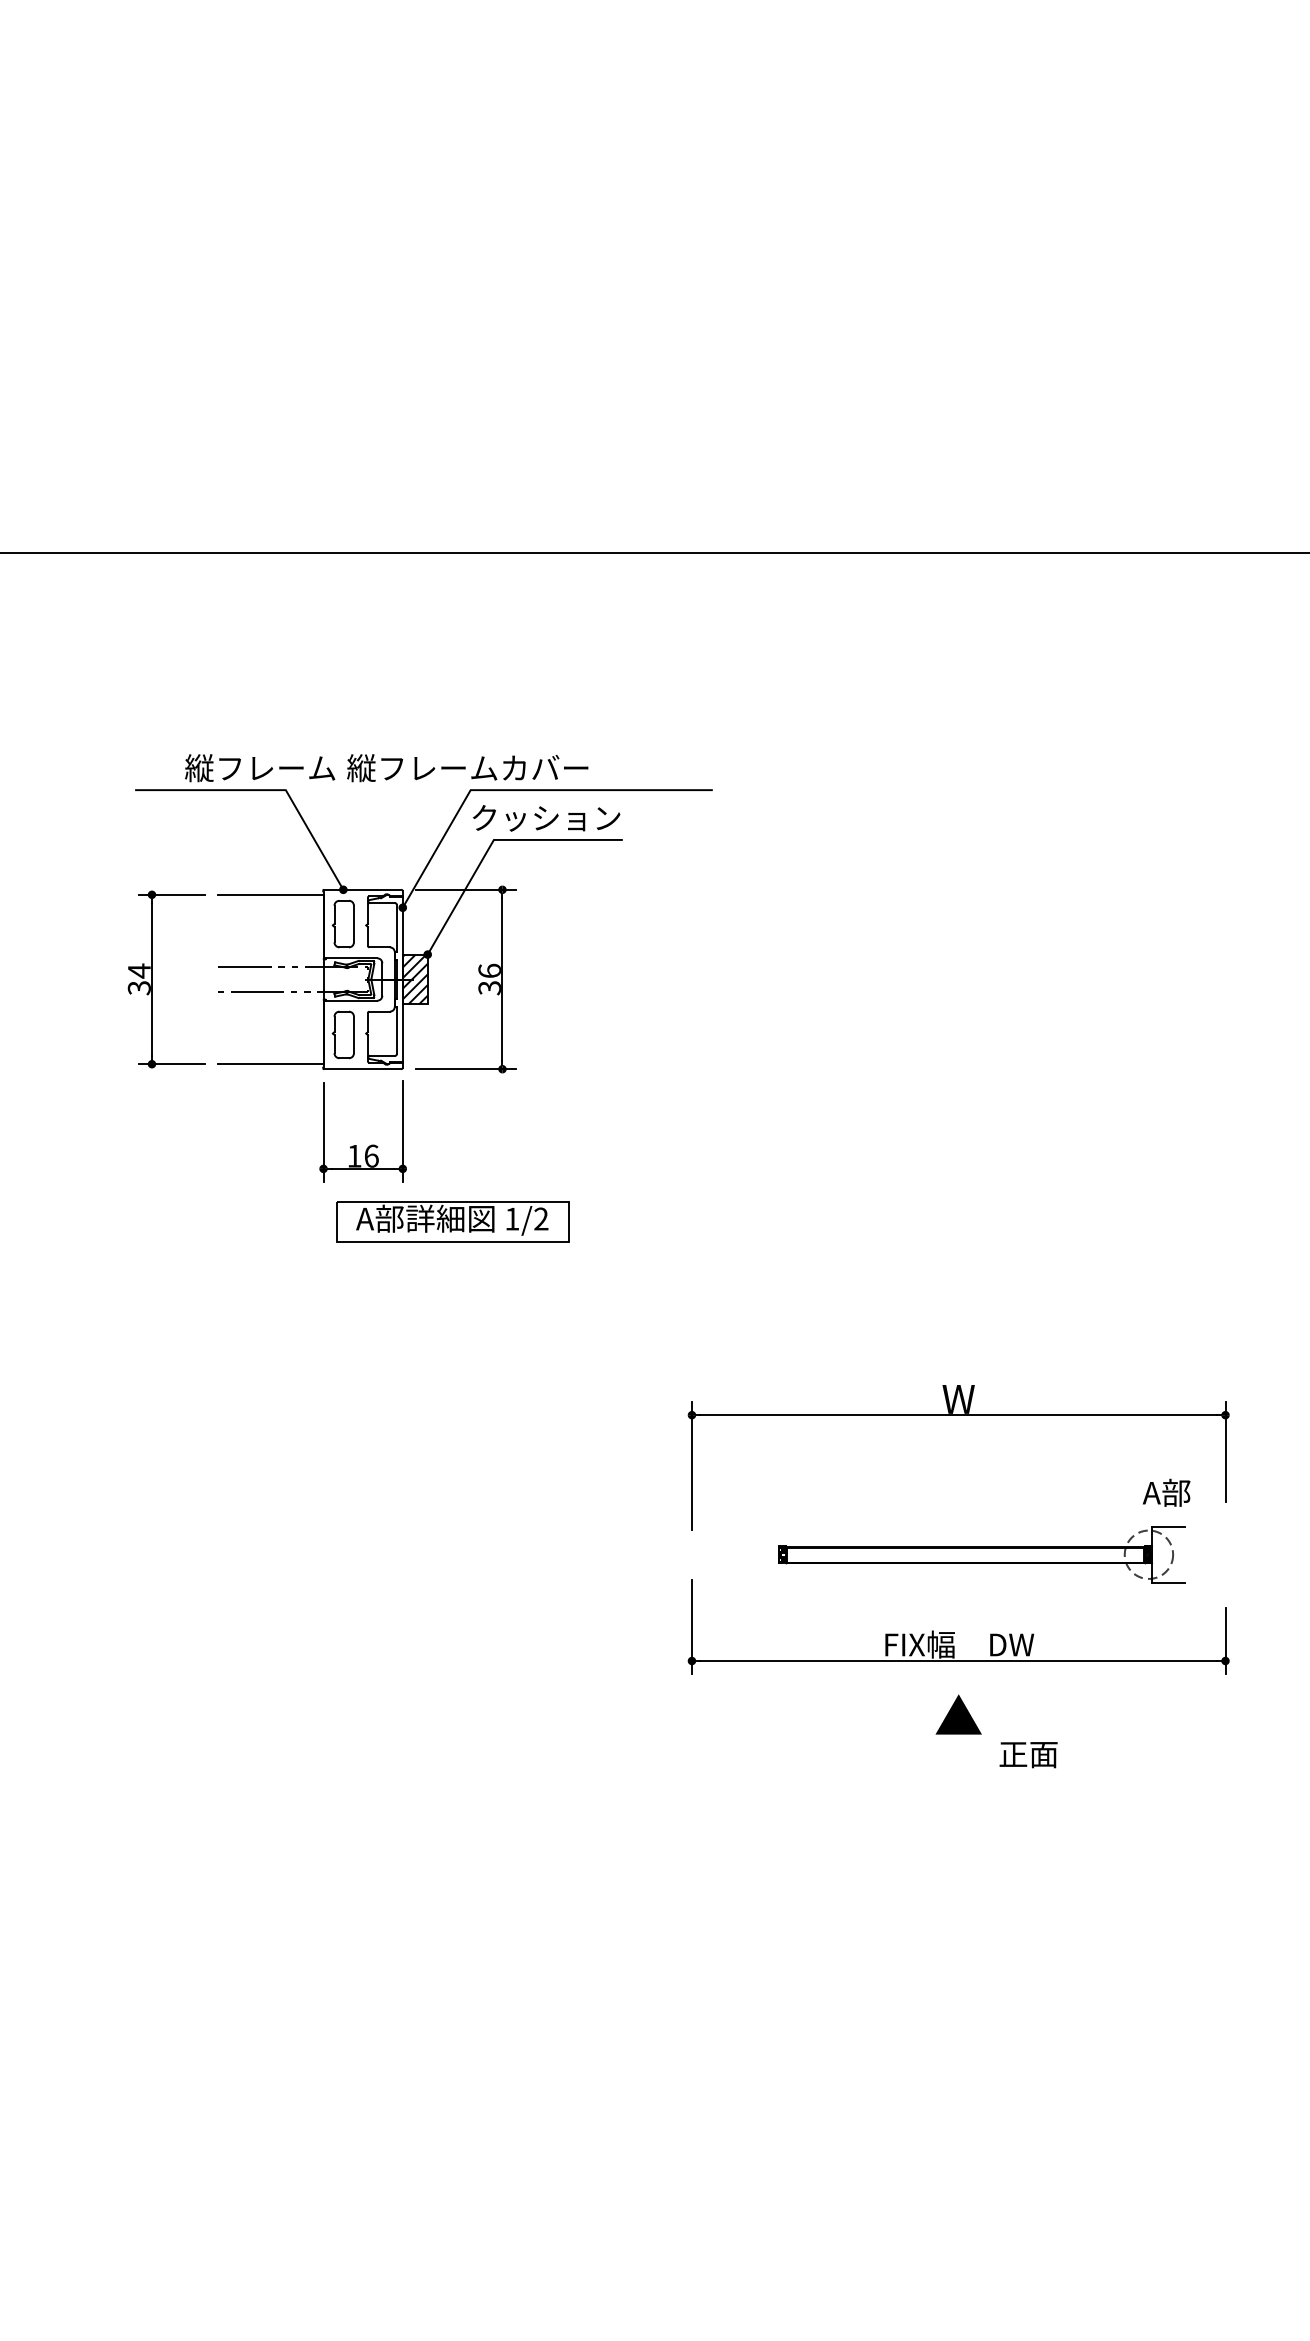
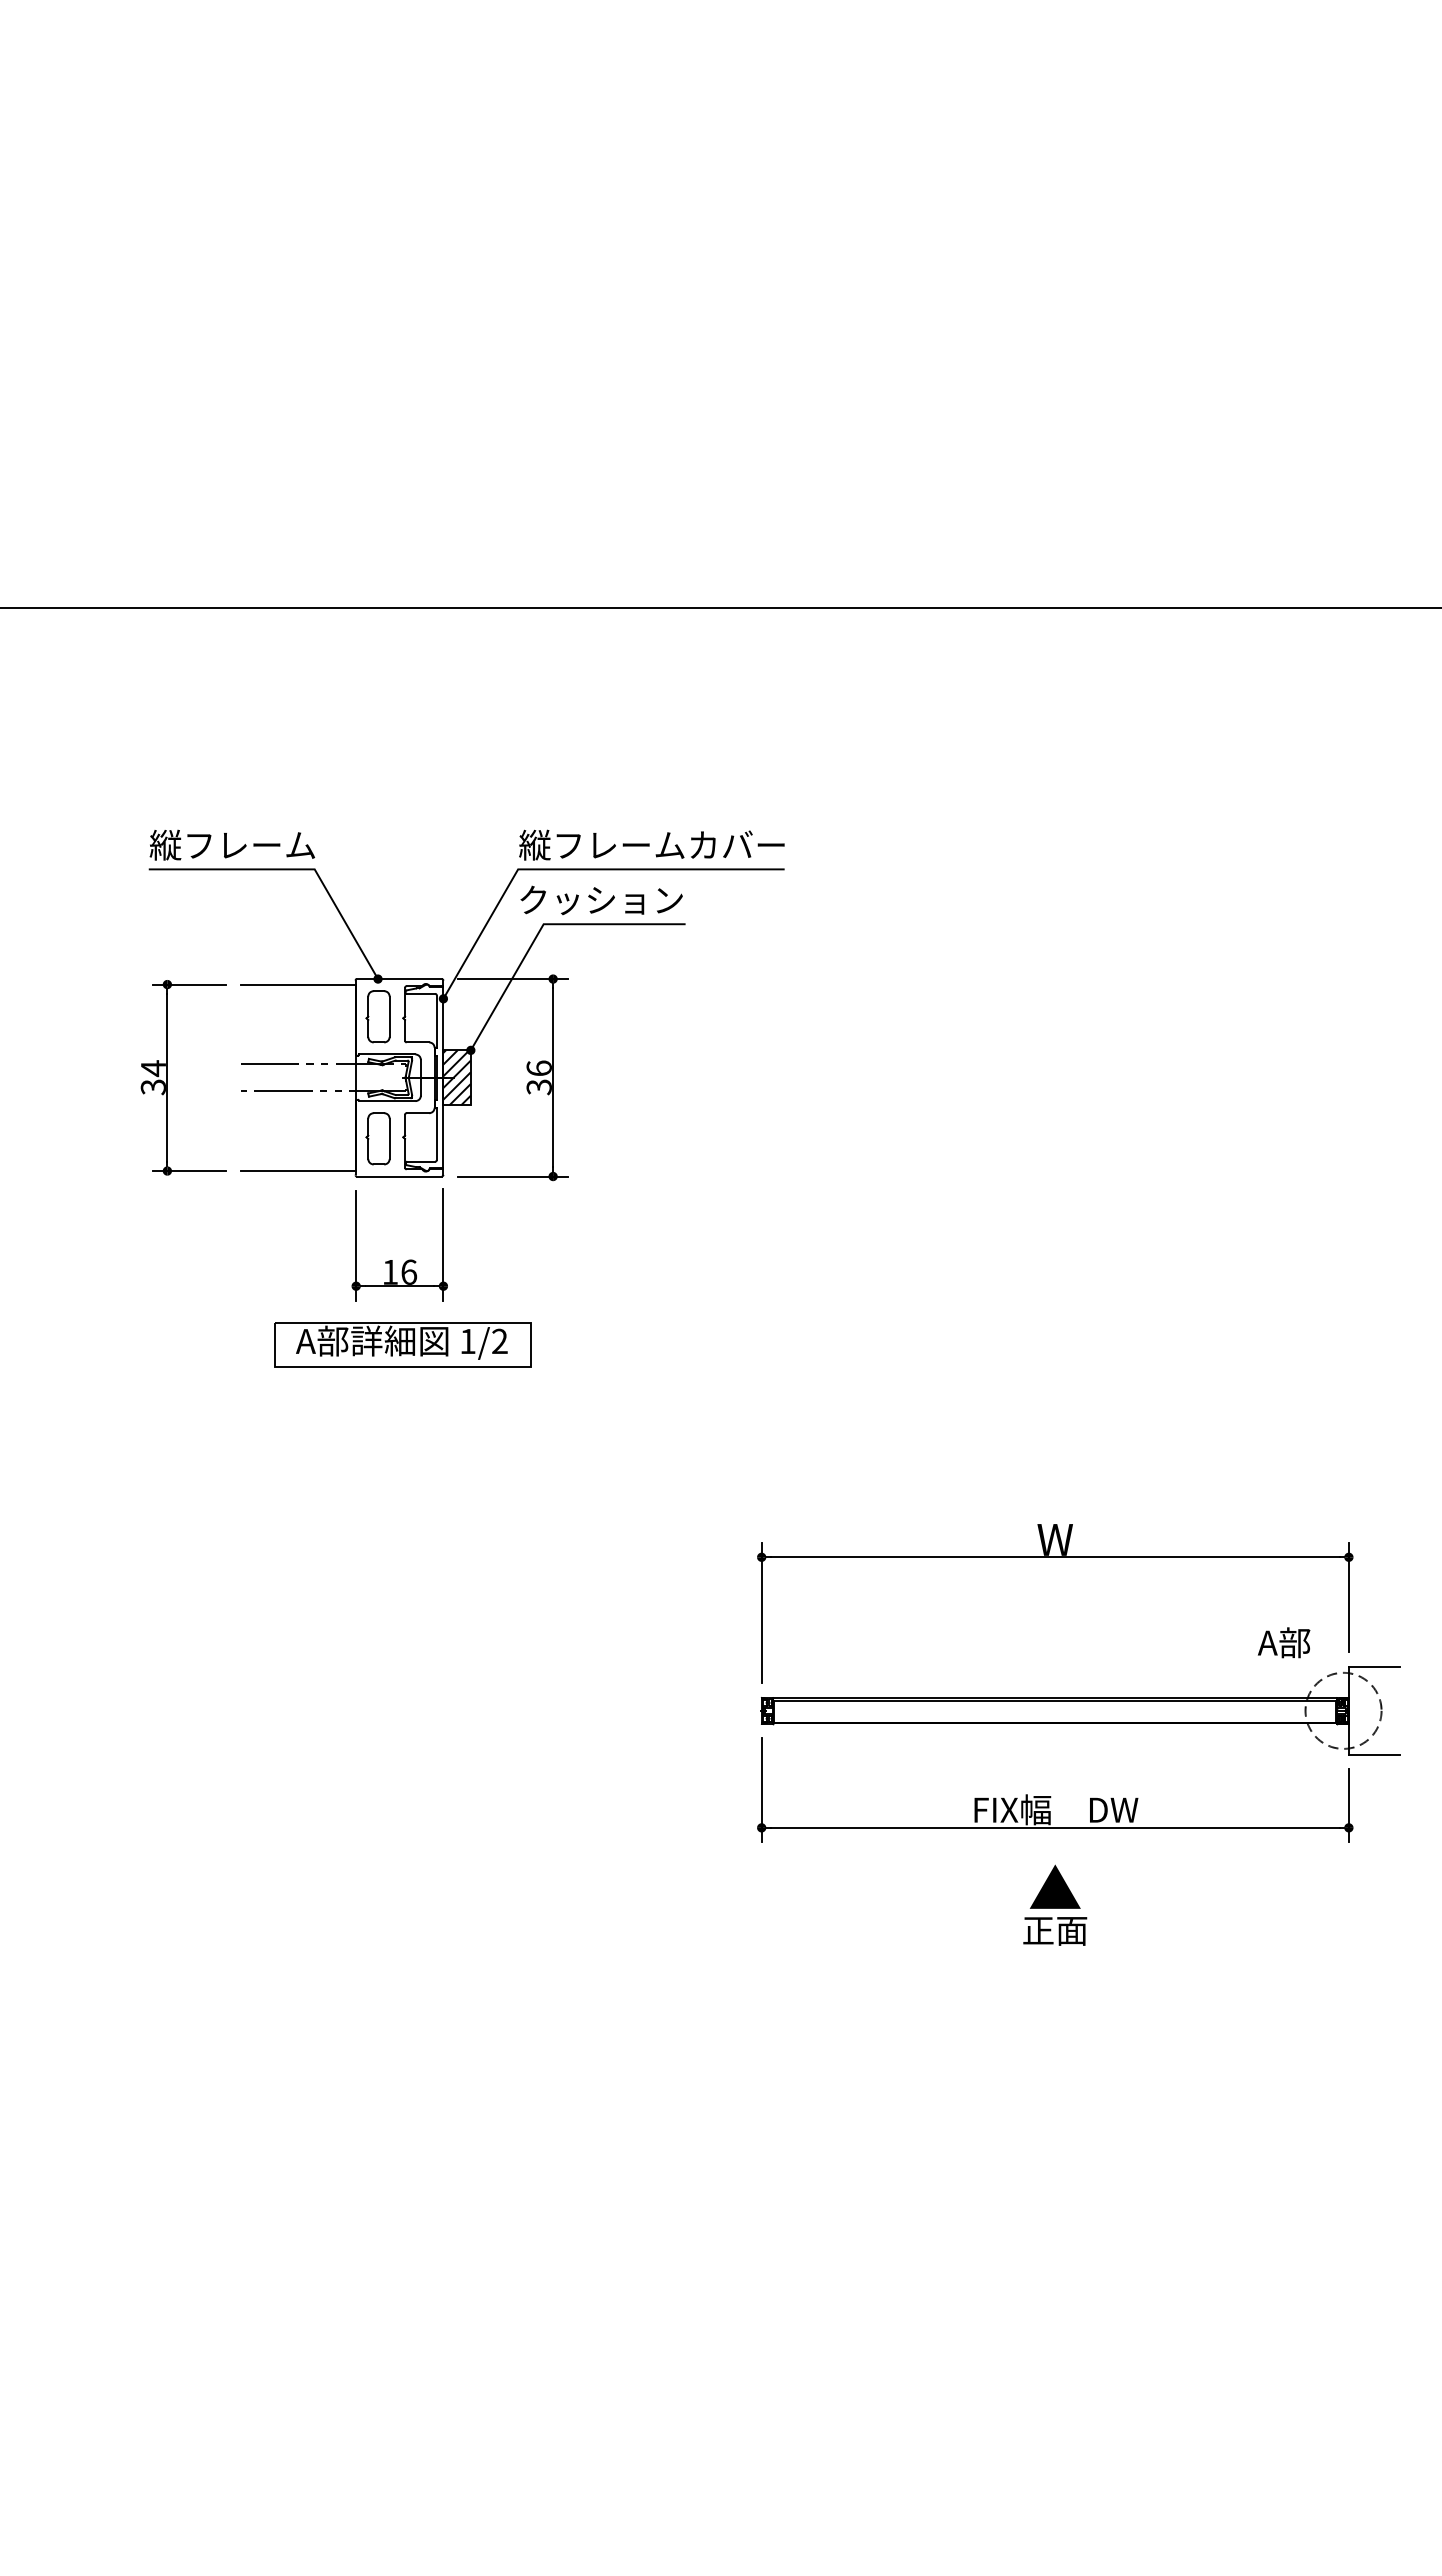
text: (260, 767) -> (232, 844), moved
text: (467, 767) -> (651, 844), moved
part: (452, 1221) -> (402, 1344), moved
part: (981, 1554) -> (1080, 1710), size x1.43
text: (1028, 1755) -> (1055, 1931), moved

